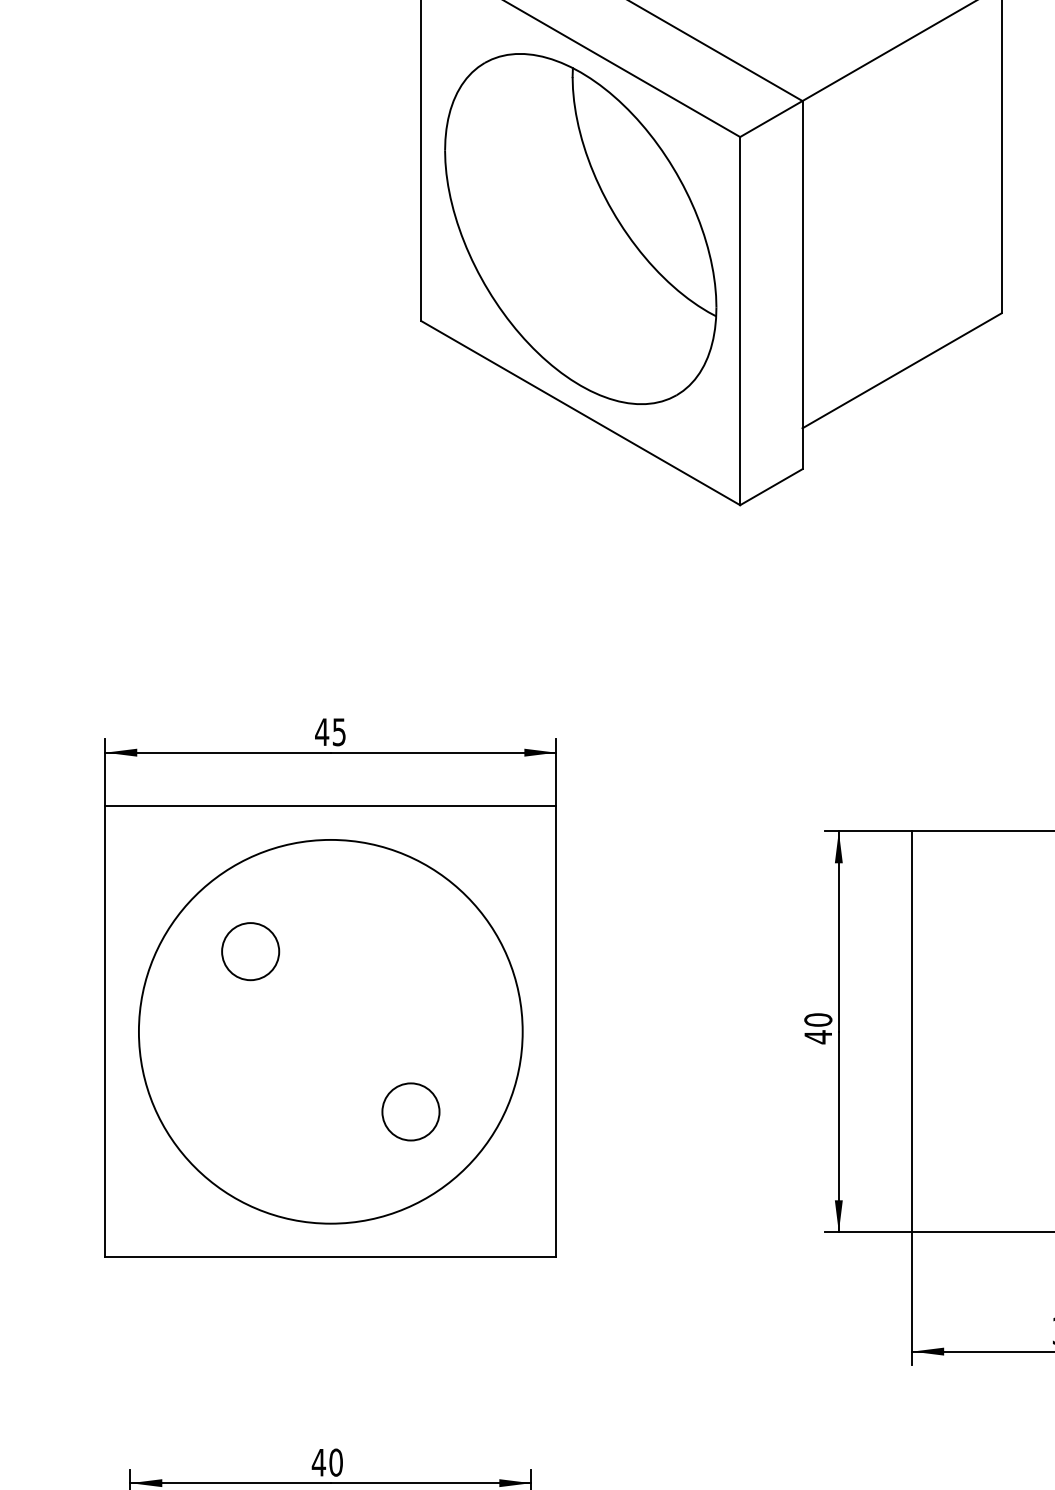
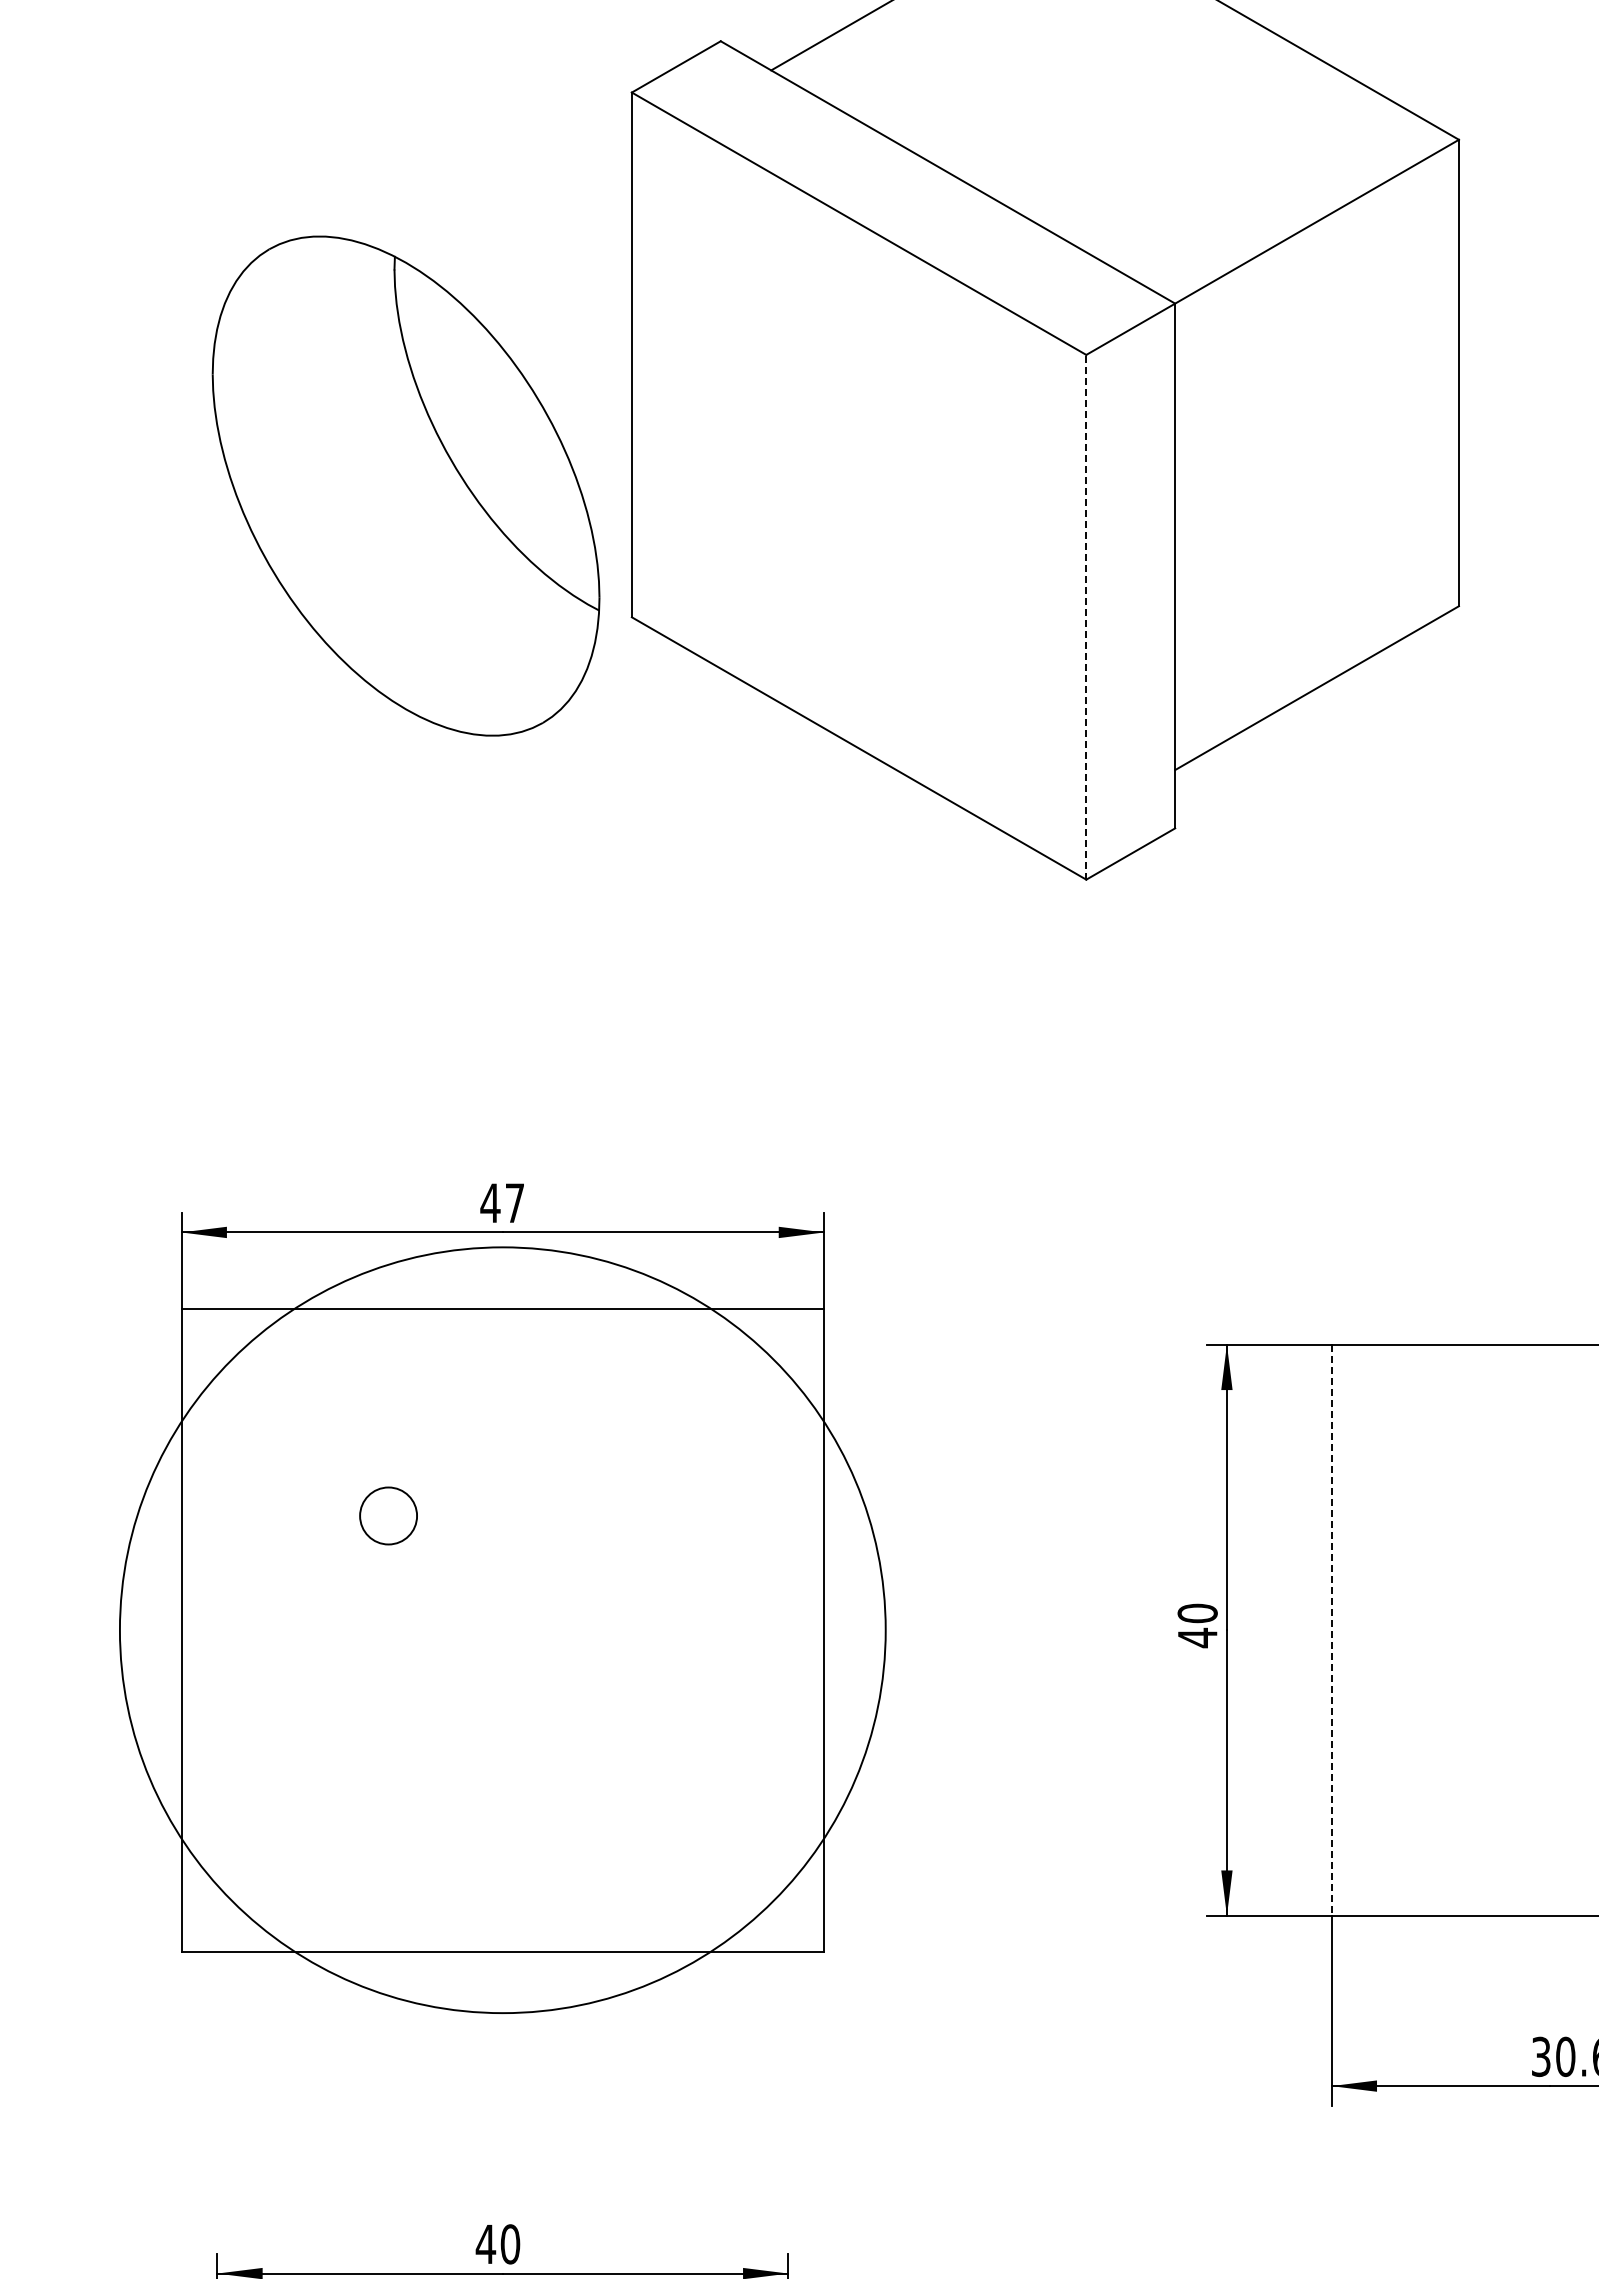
part: (580, 228) -> (405, 485), moved
line: (740, 320) -> (1086, 616), solid -> dashed
text: (338, 732) -> (514, 1203), 45 -> 47
circle: (250, 951) -> (388, 1515), size x0.7
circle: (330, 1031) -> (502, 1629), size x1.4
line: (912, 1031) -> (1331, 1630), solid -> dashed
circle: (410, 1111) -> (616, 1744), removed

